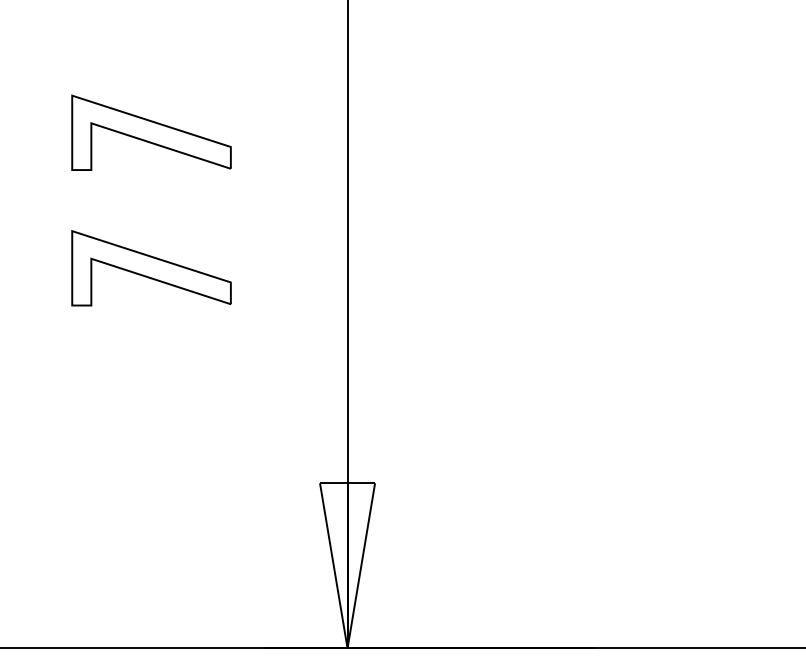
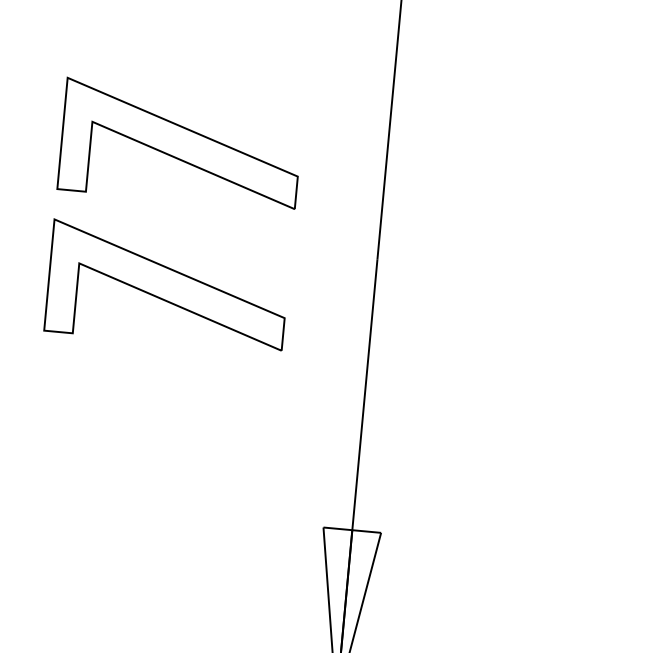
part: (151, 132) -> (181, 143), size x1.43
part: (151, 268) -> (167, 286), size x1.43

